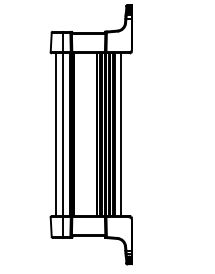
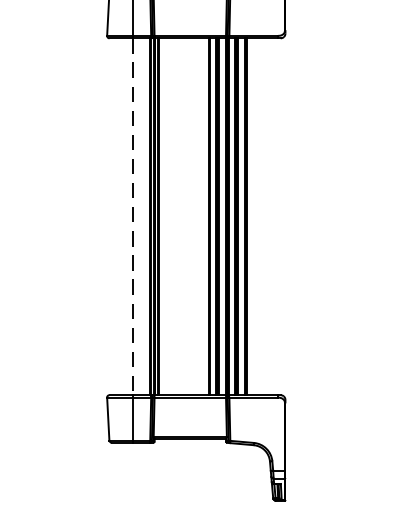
line: (56, 134) -> (119, 216), removed
line: (121, 134) -> (262, 216), removed
line: (62, 135) -> (133, 218), solid -> dashed

